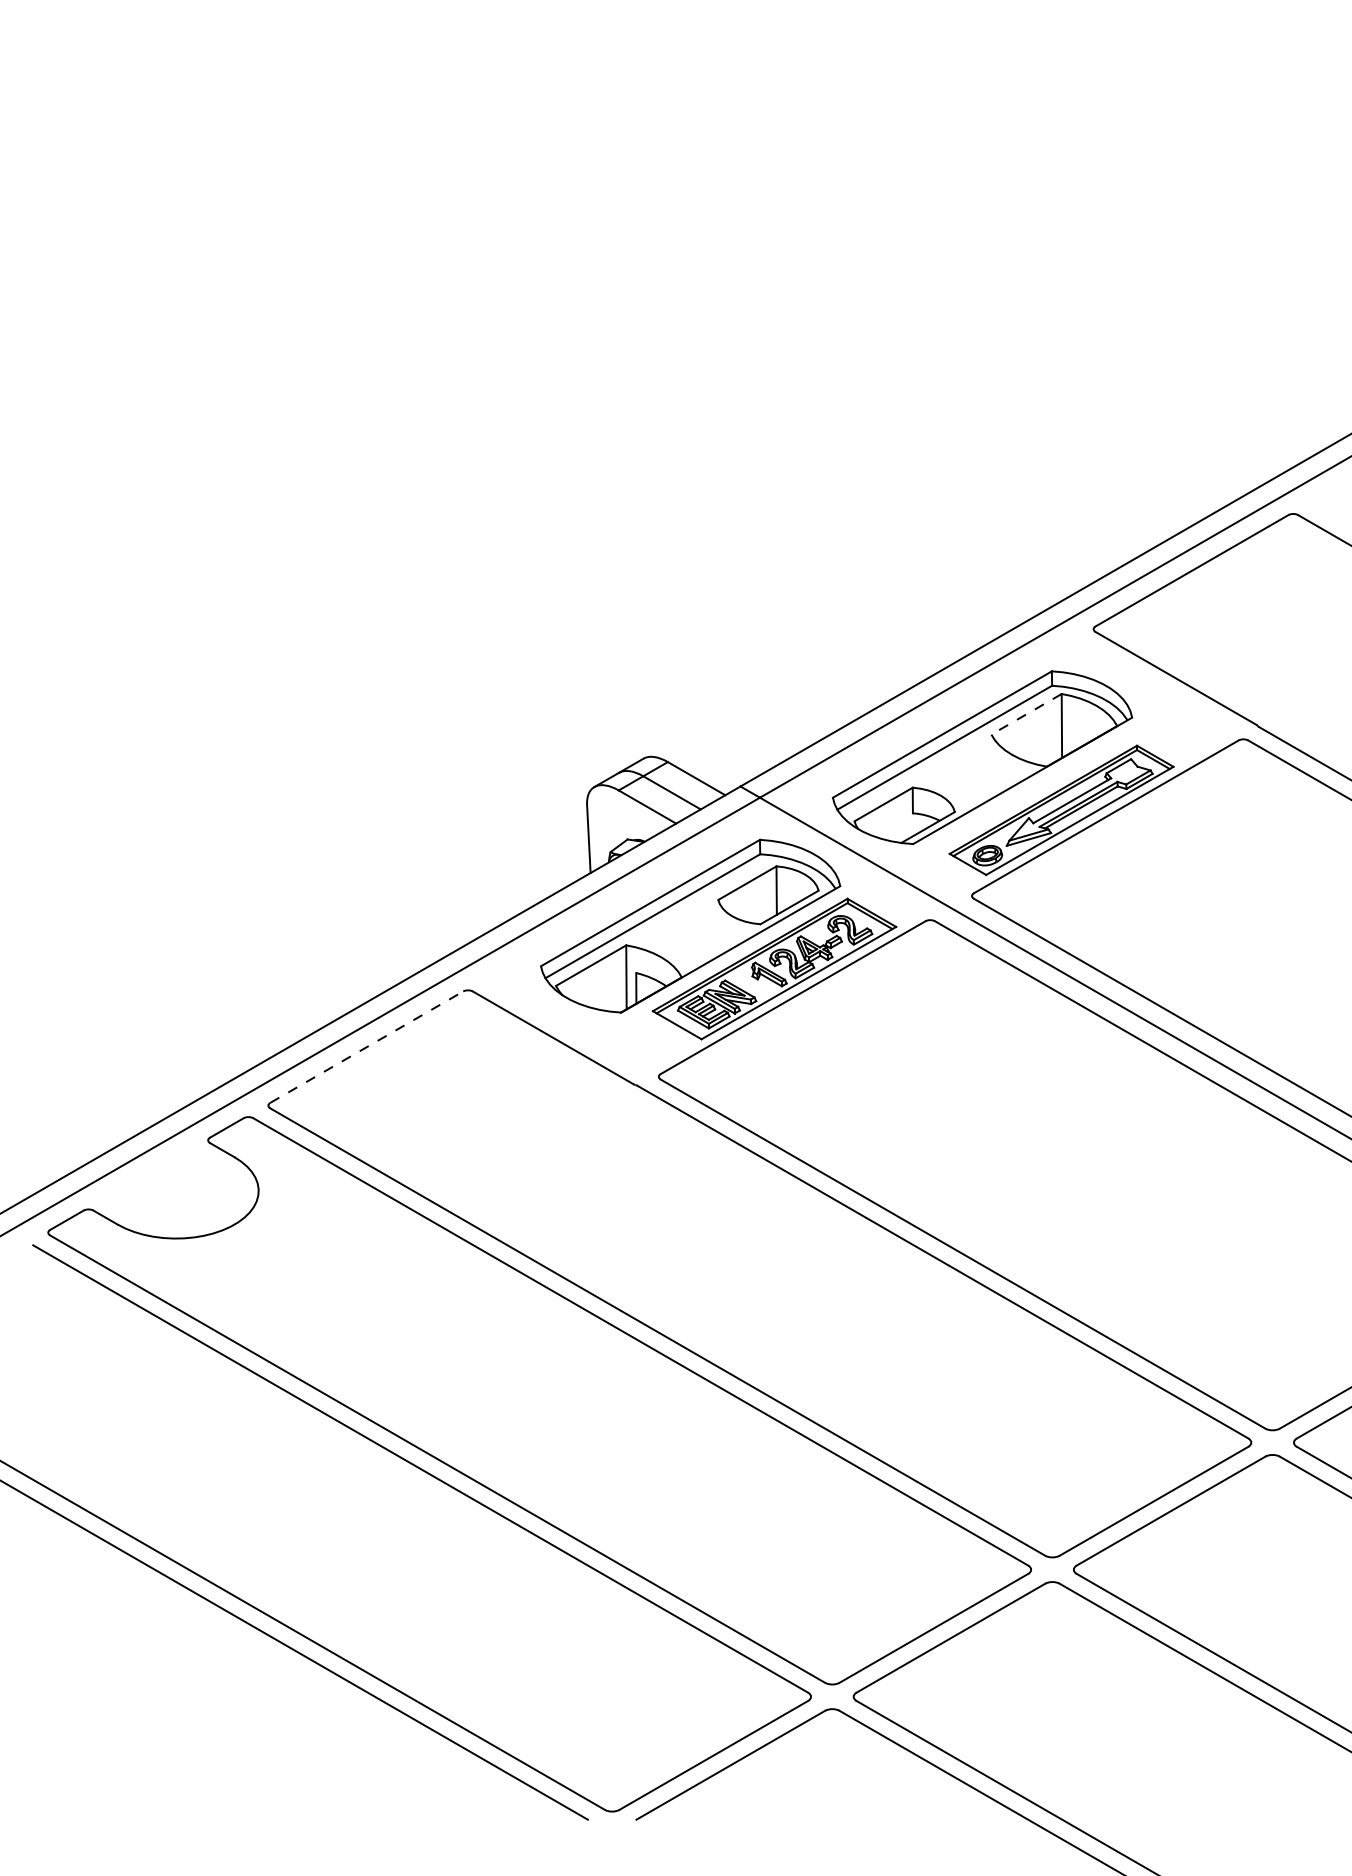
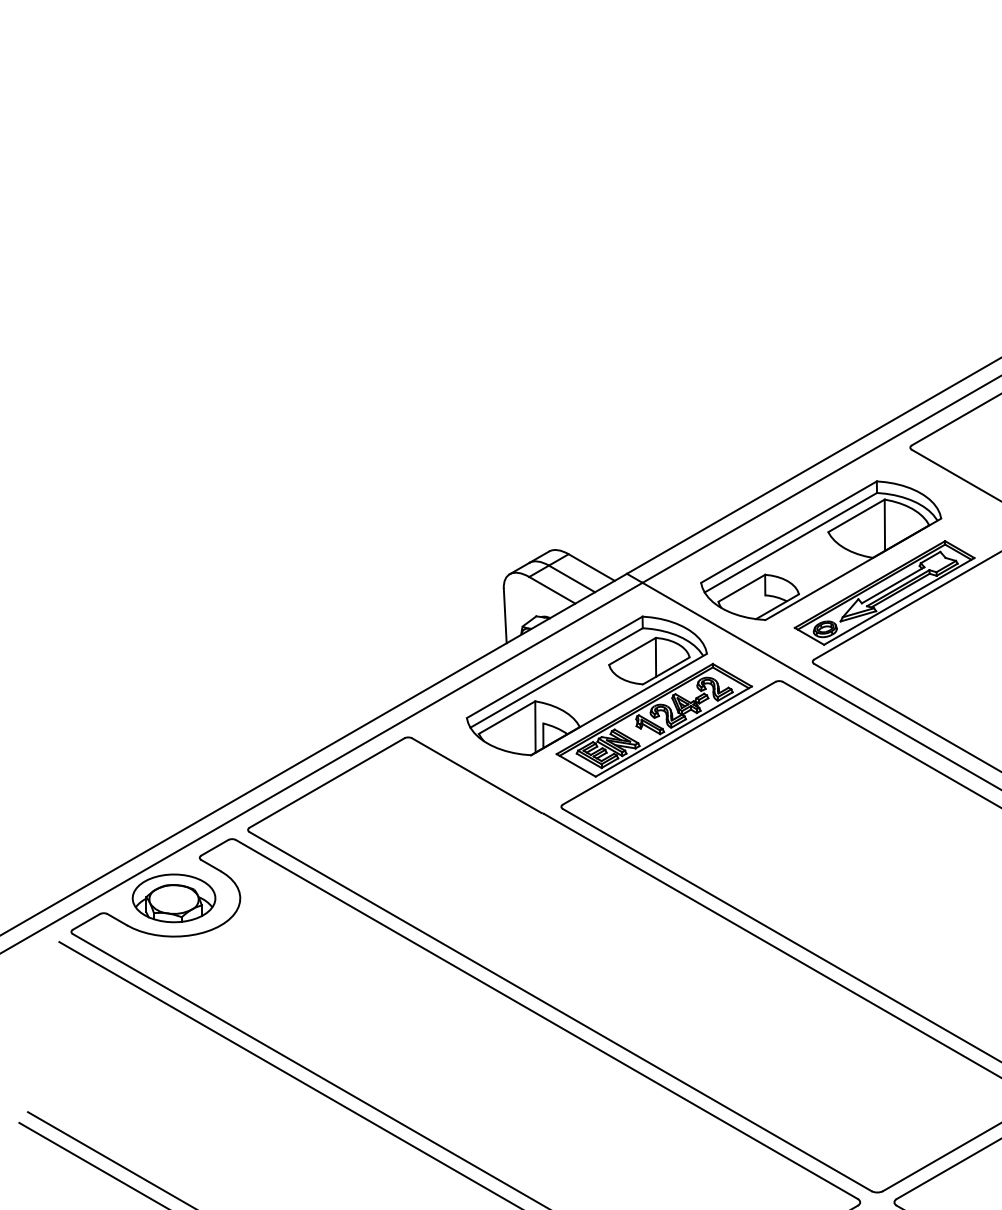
line: (1026, 714) -> (856, 516), dashed -> solid
line: (367, 1046) -> (327, 782), dashed -> solid
part: (175, 1190) -> (173, 898), added

